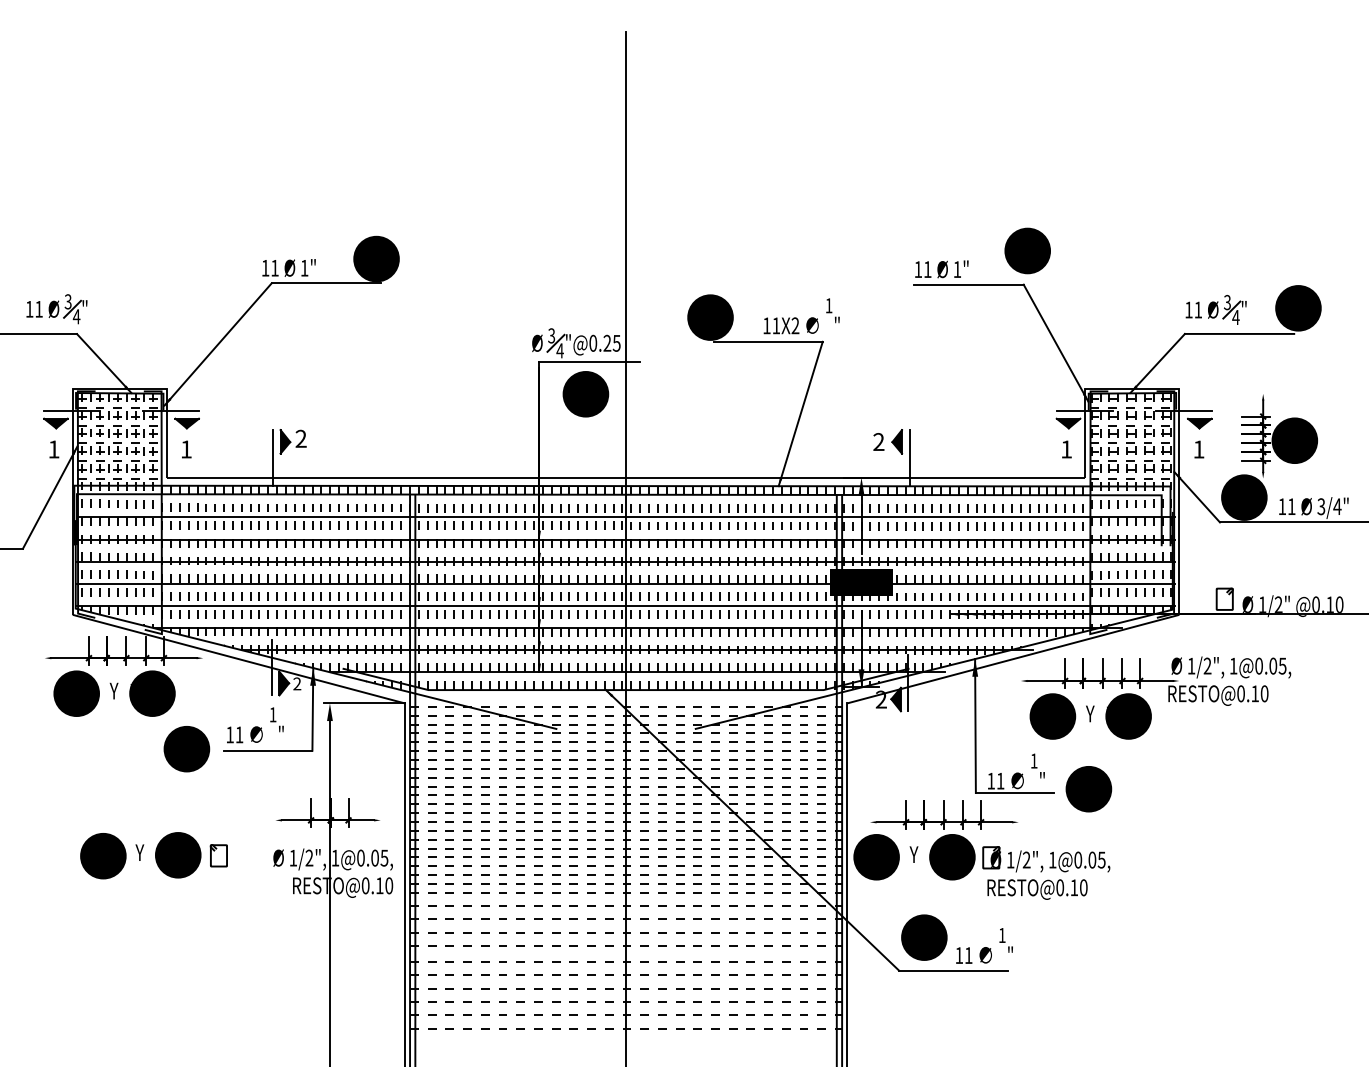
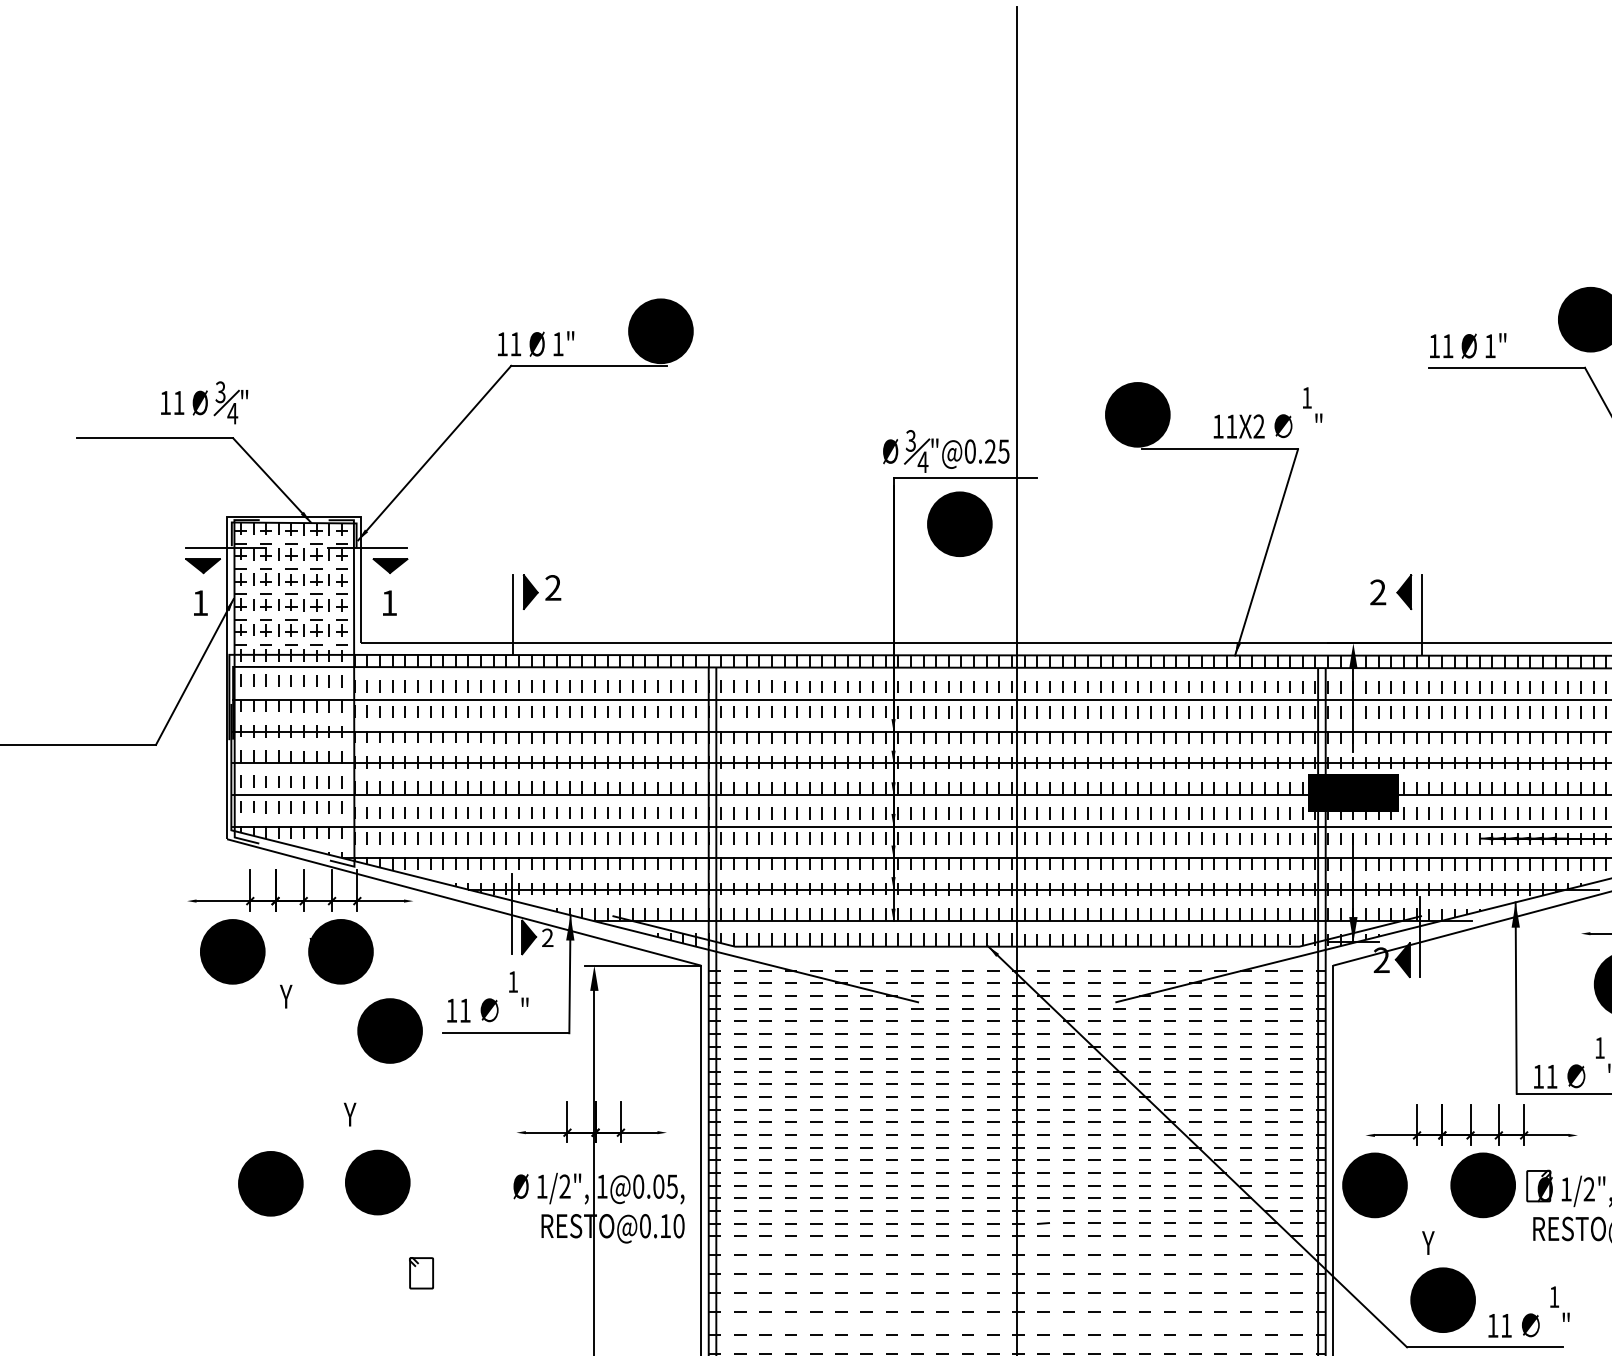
text: (113, 690) -> (285, 995), moved
text: (139, 852) -> (349, 1114), moved
text: (913, 854) -> (1427, 1242), moved
part: (218, 855) -> (420, 1272), moved

